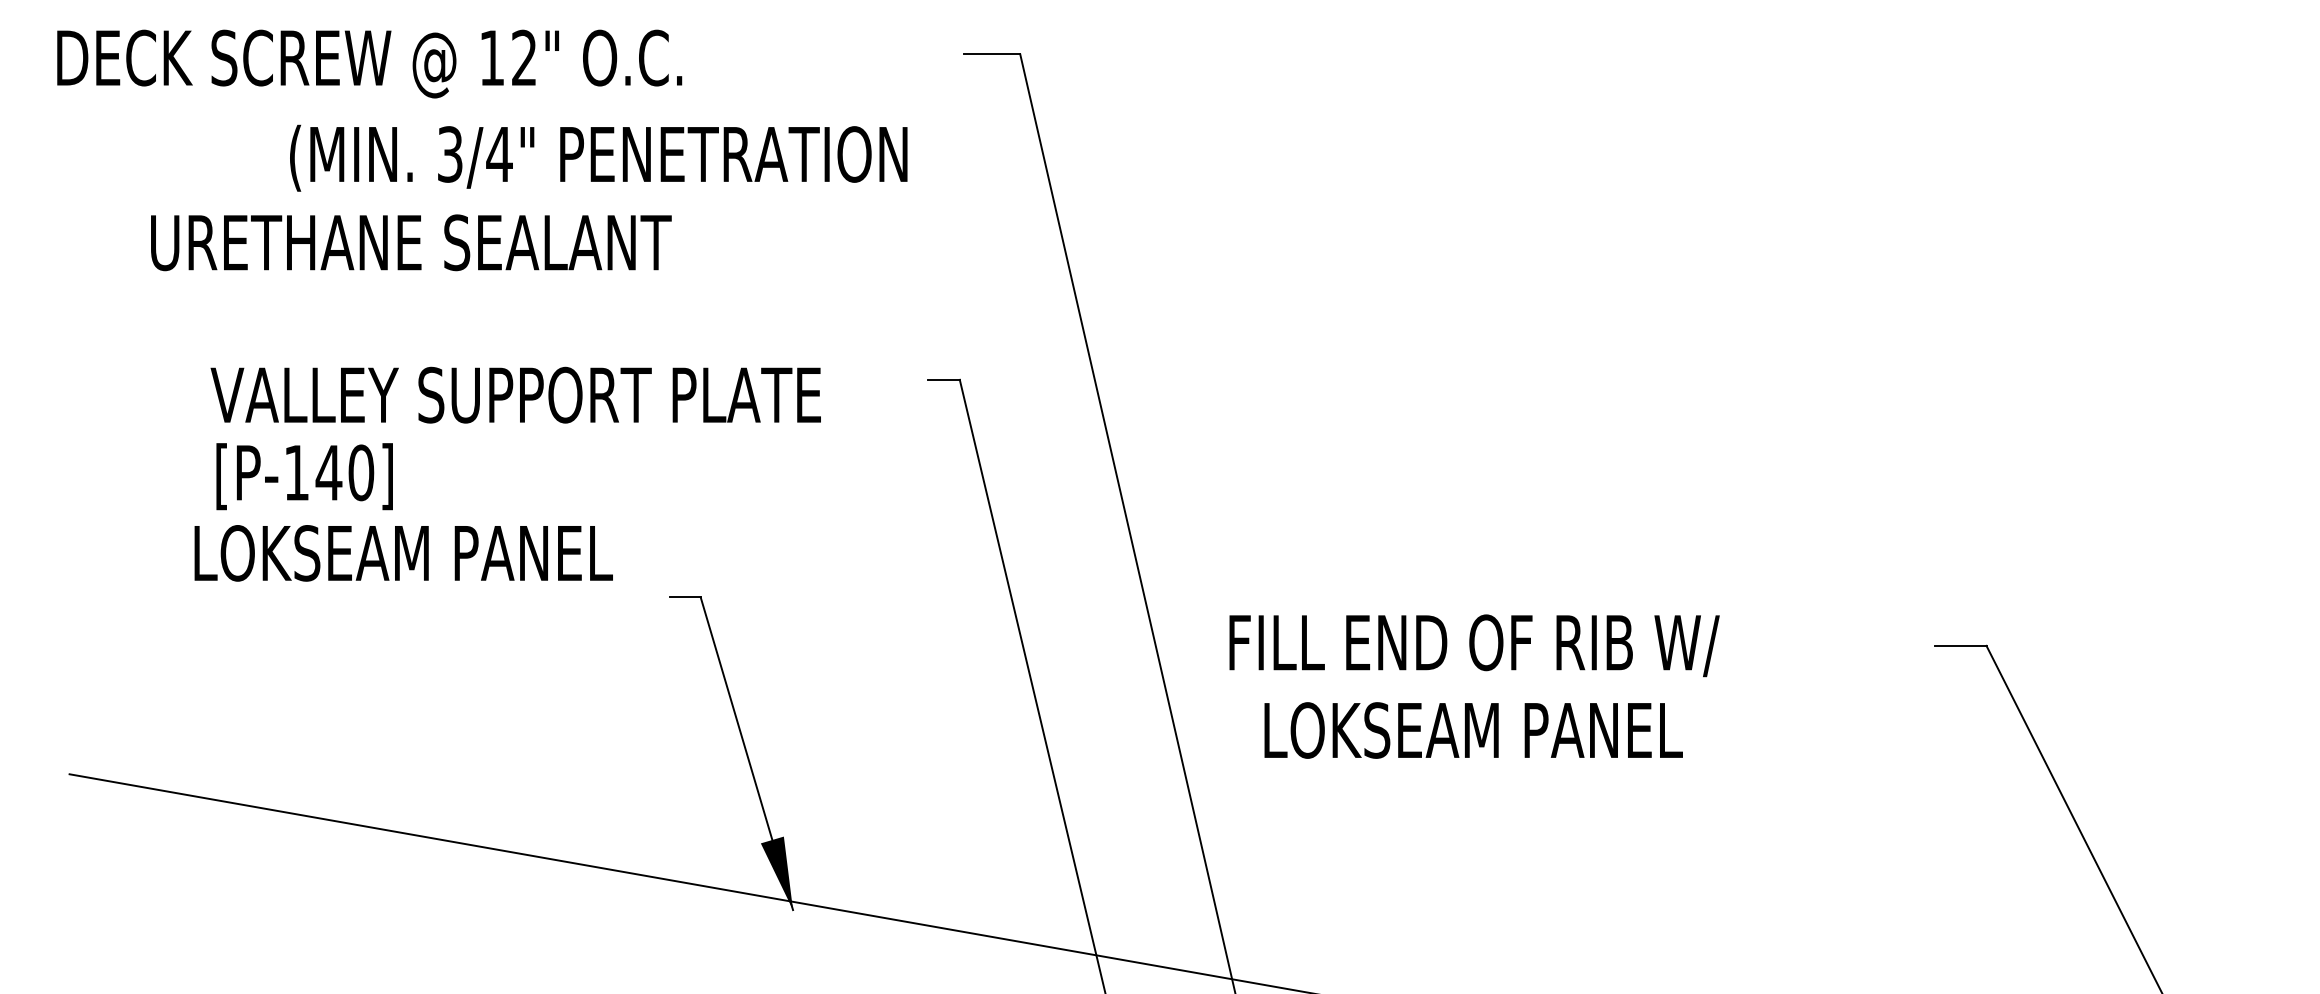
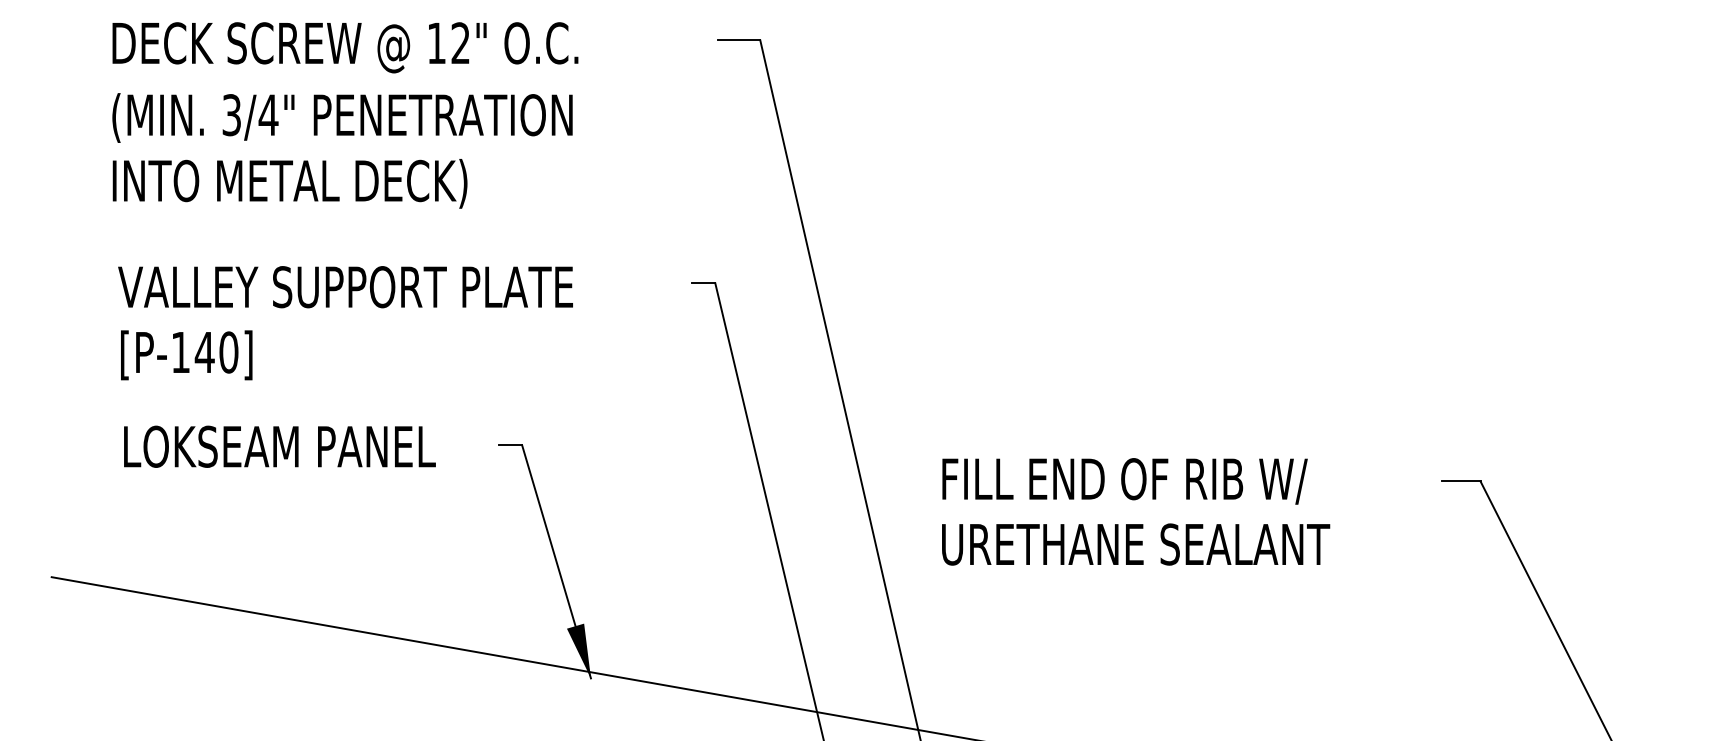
text: (369, 63) -> (345, 47), moved
text: (598, 157) -> (342, 117), moved
text: (411, 246) -> (306, 183), URETHANE SEALANT -> INTO METAL DECK)
text: (515, 394) -> (345, 286), moved
text: (304, 476) -> (186, 355), moved
text: (403, 553) -> (279, 446), moved
text: (1474, 645) -> (1125, 481), moved
text: (1524, 730) -> (1136, 544), LOKSEAM PANEL -> URETHANE SEALANT

